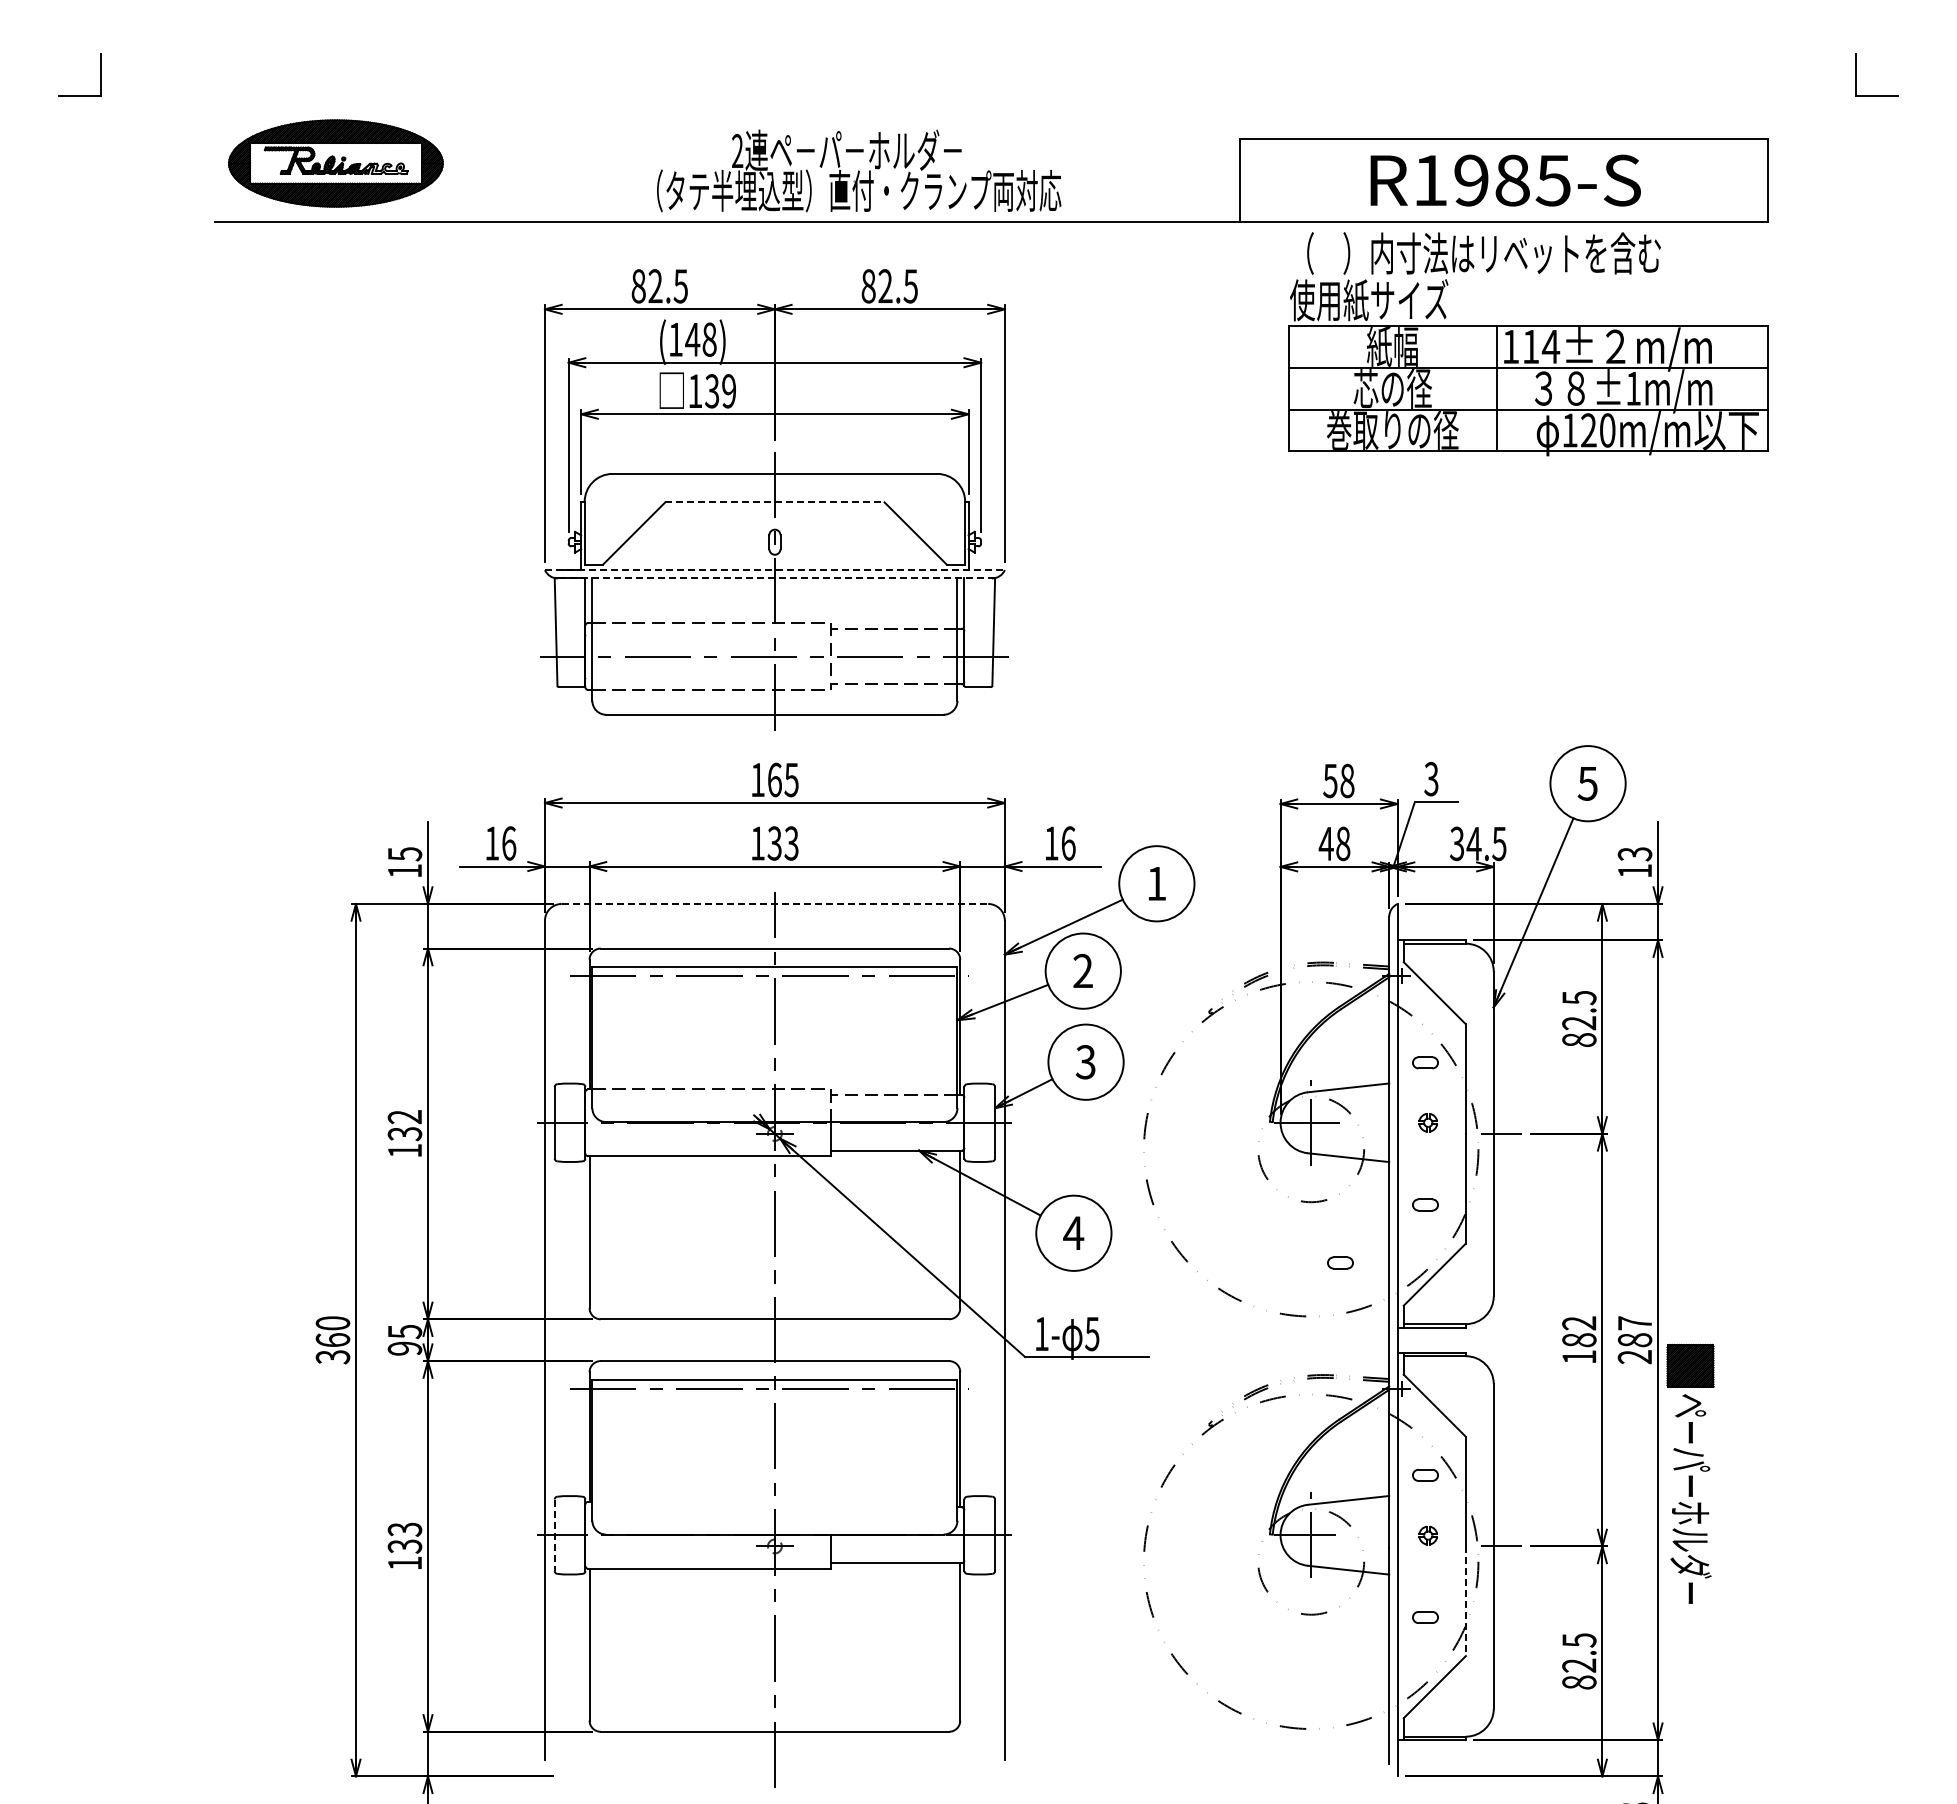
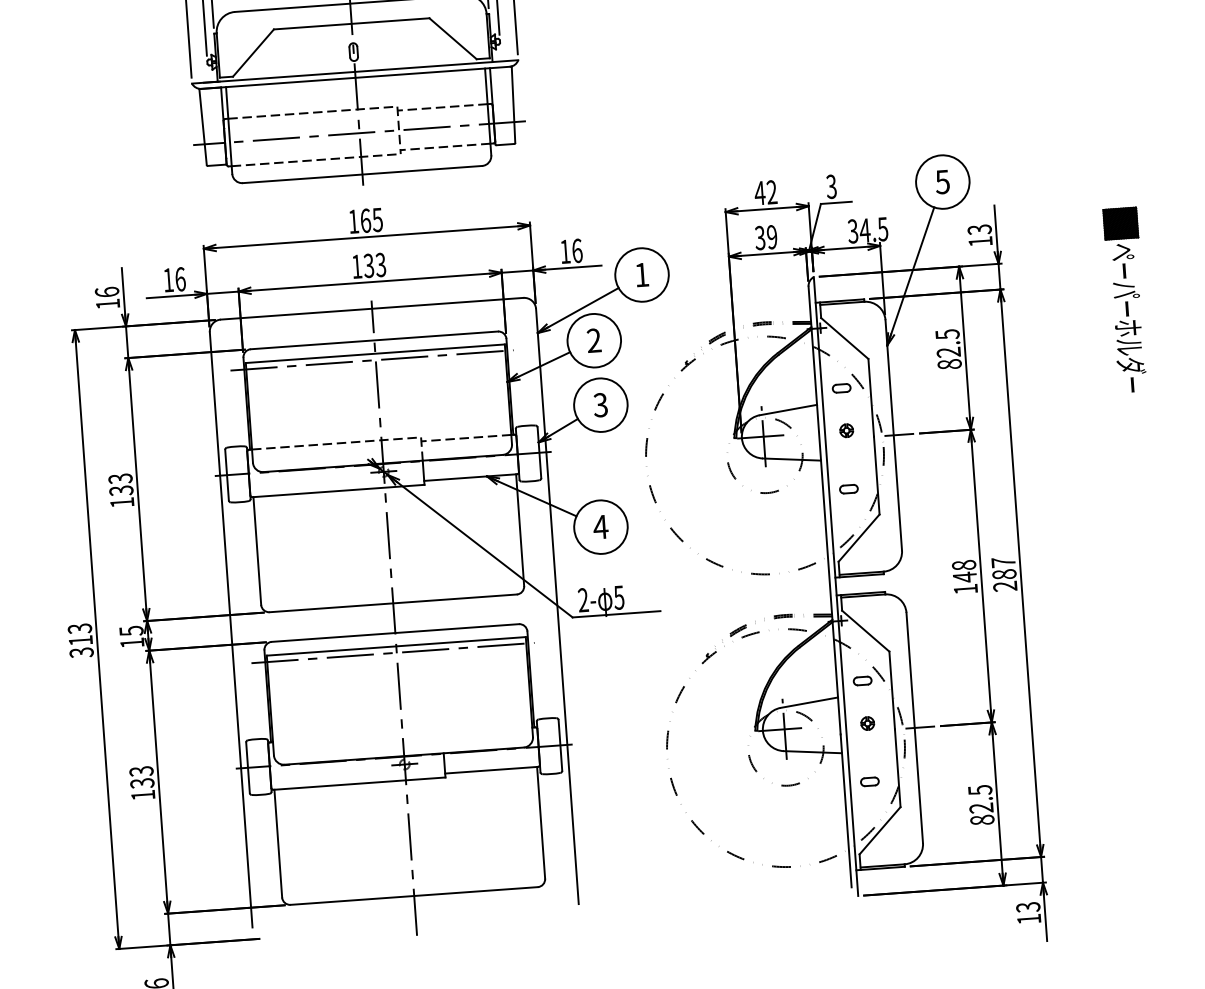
line: (774, 502) -> (351, 23), dashed -> solid
line: (774, 570) -> (354, 72), dashed -> solid
line: (776, 578) -> (356, 77), dashed -> solid
text: (1338, 780) -> (765, 192), 58 -> 42
text: (1334, 843) -> (765, 237), 48 -> 39
text: (404, 854) -> (106, 292), 15 -> 16
line: (775, 903) -> (372, 308), dashed -> solid
text: (405, 1117) -> (120, 479), 132 -> 133
part: (1340, 1262) -> (791, 534), removed
text: (332, 1331) -> (80, 634), 360 -> 313
text: (1579, 1331) -> (964, 571), 182 -> 148
text: (1041, 1333) -> (583, 599), 1- -> 2-
text: (404, 1348) -> (131, 642), 95 -> 15
part: (1690, 1473) -> (1126, 299), moved
line: (554, 1535) -> (247, 767), dashed -> solid
line: (1465, 1601) -> (897, 768), dashed -> solid

